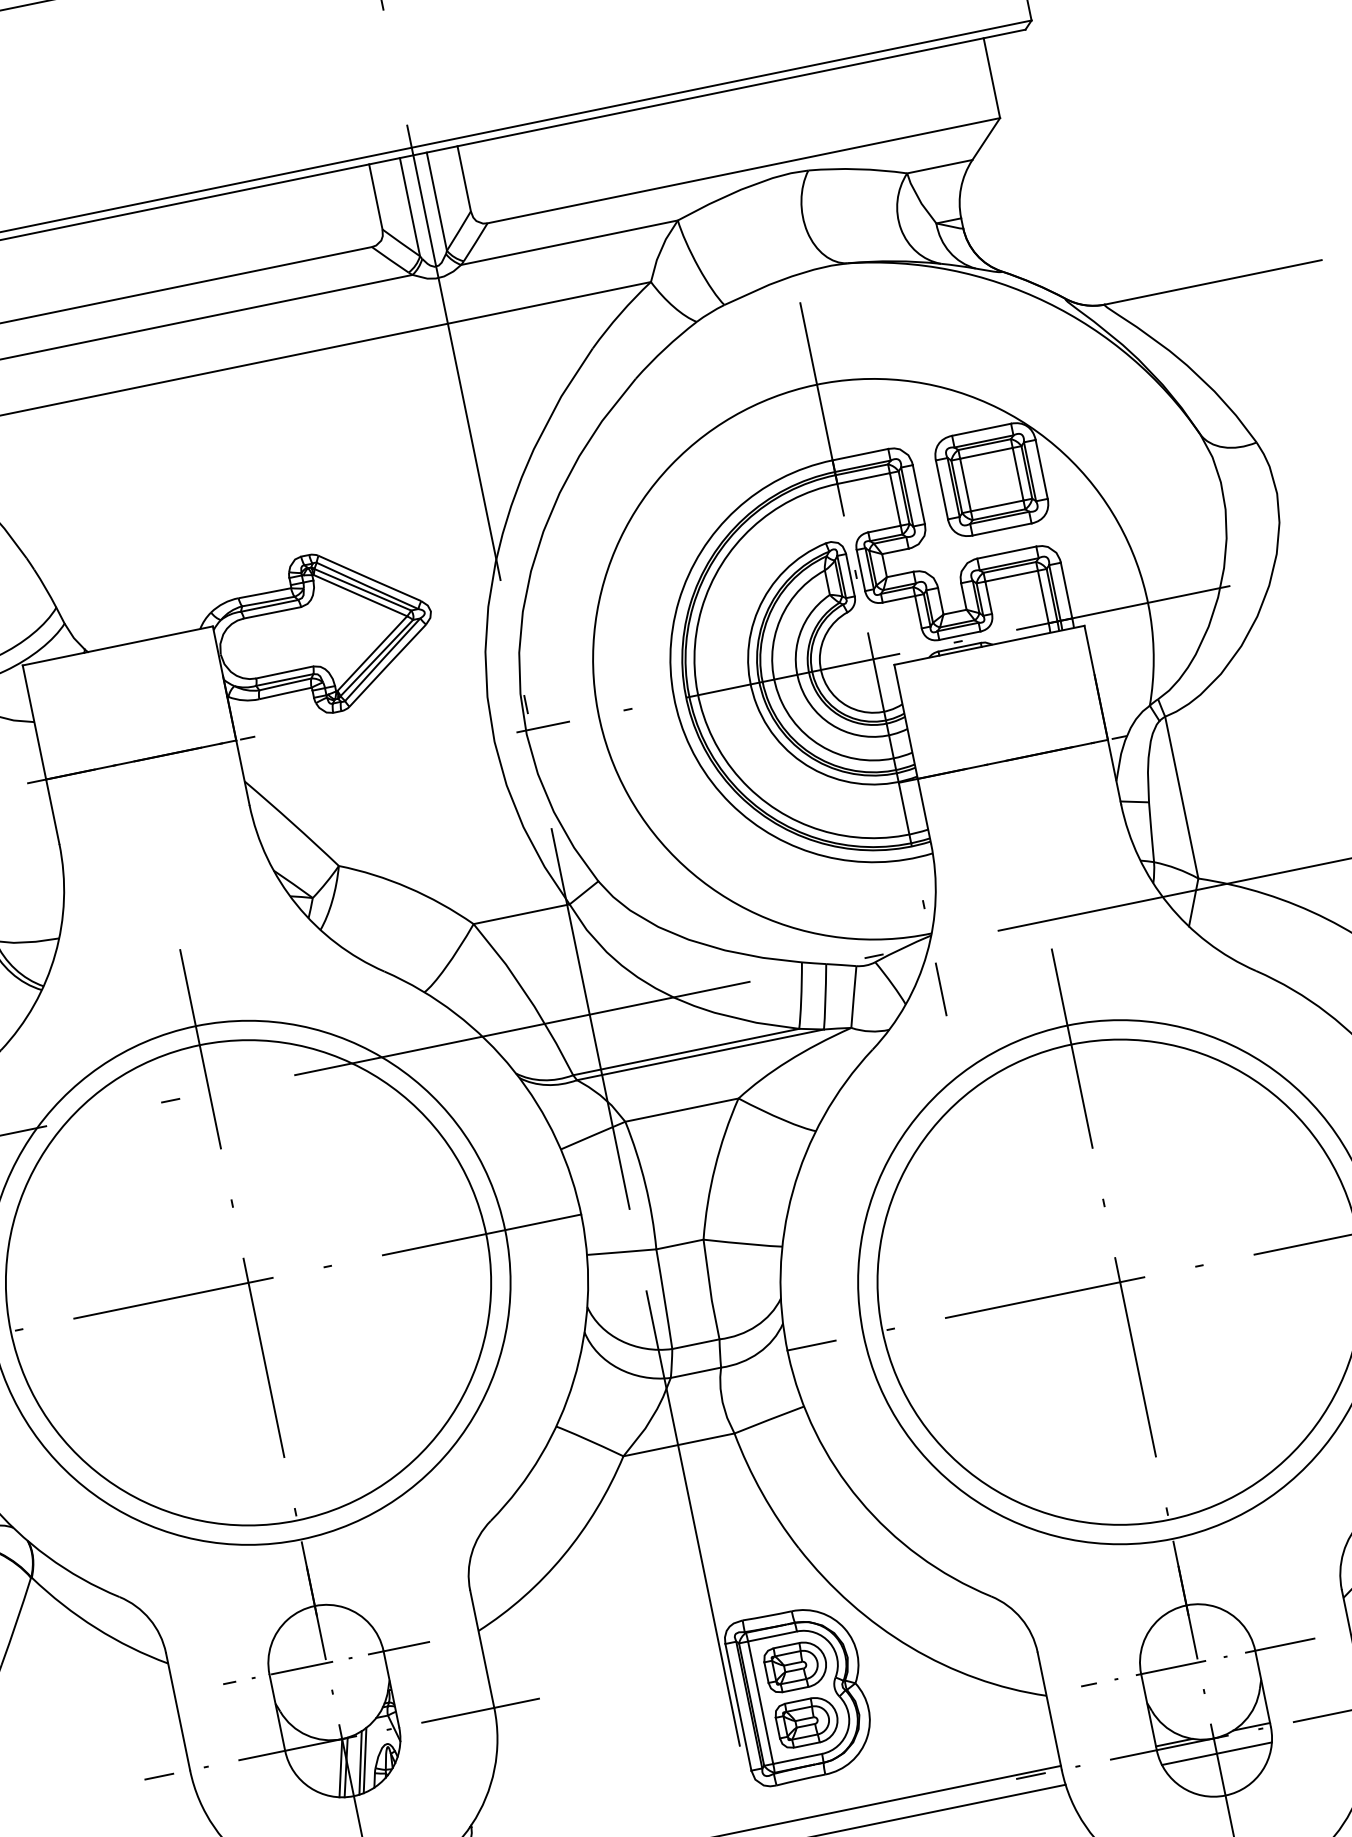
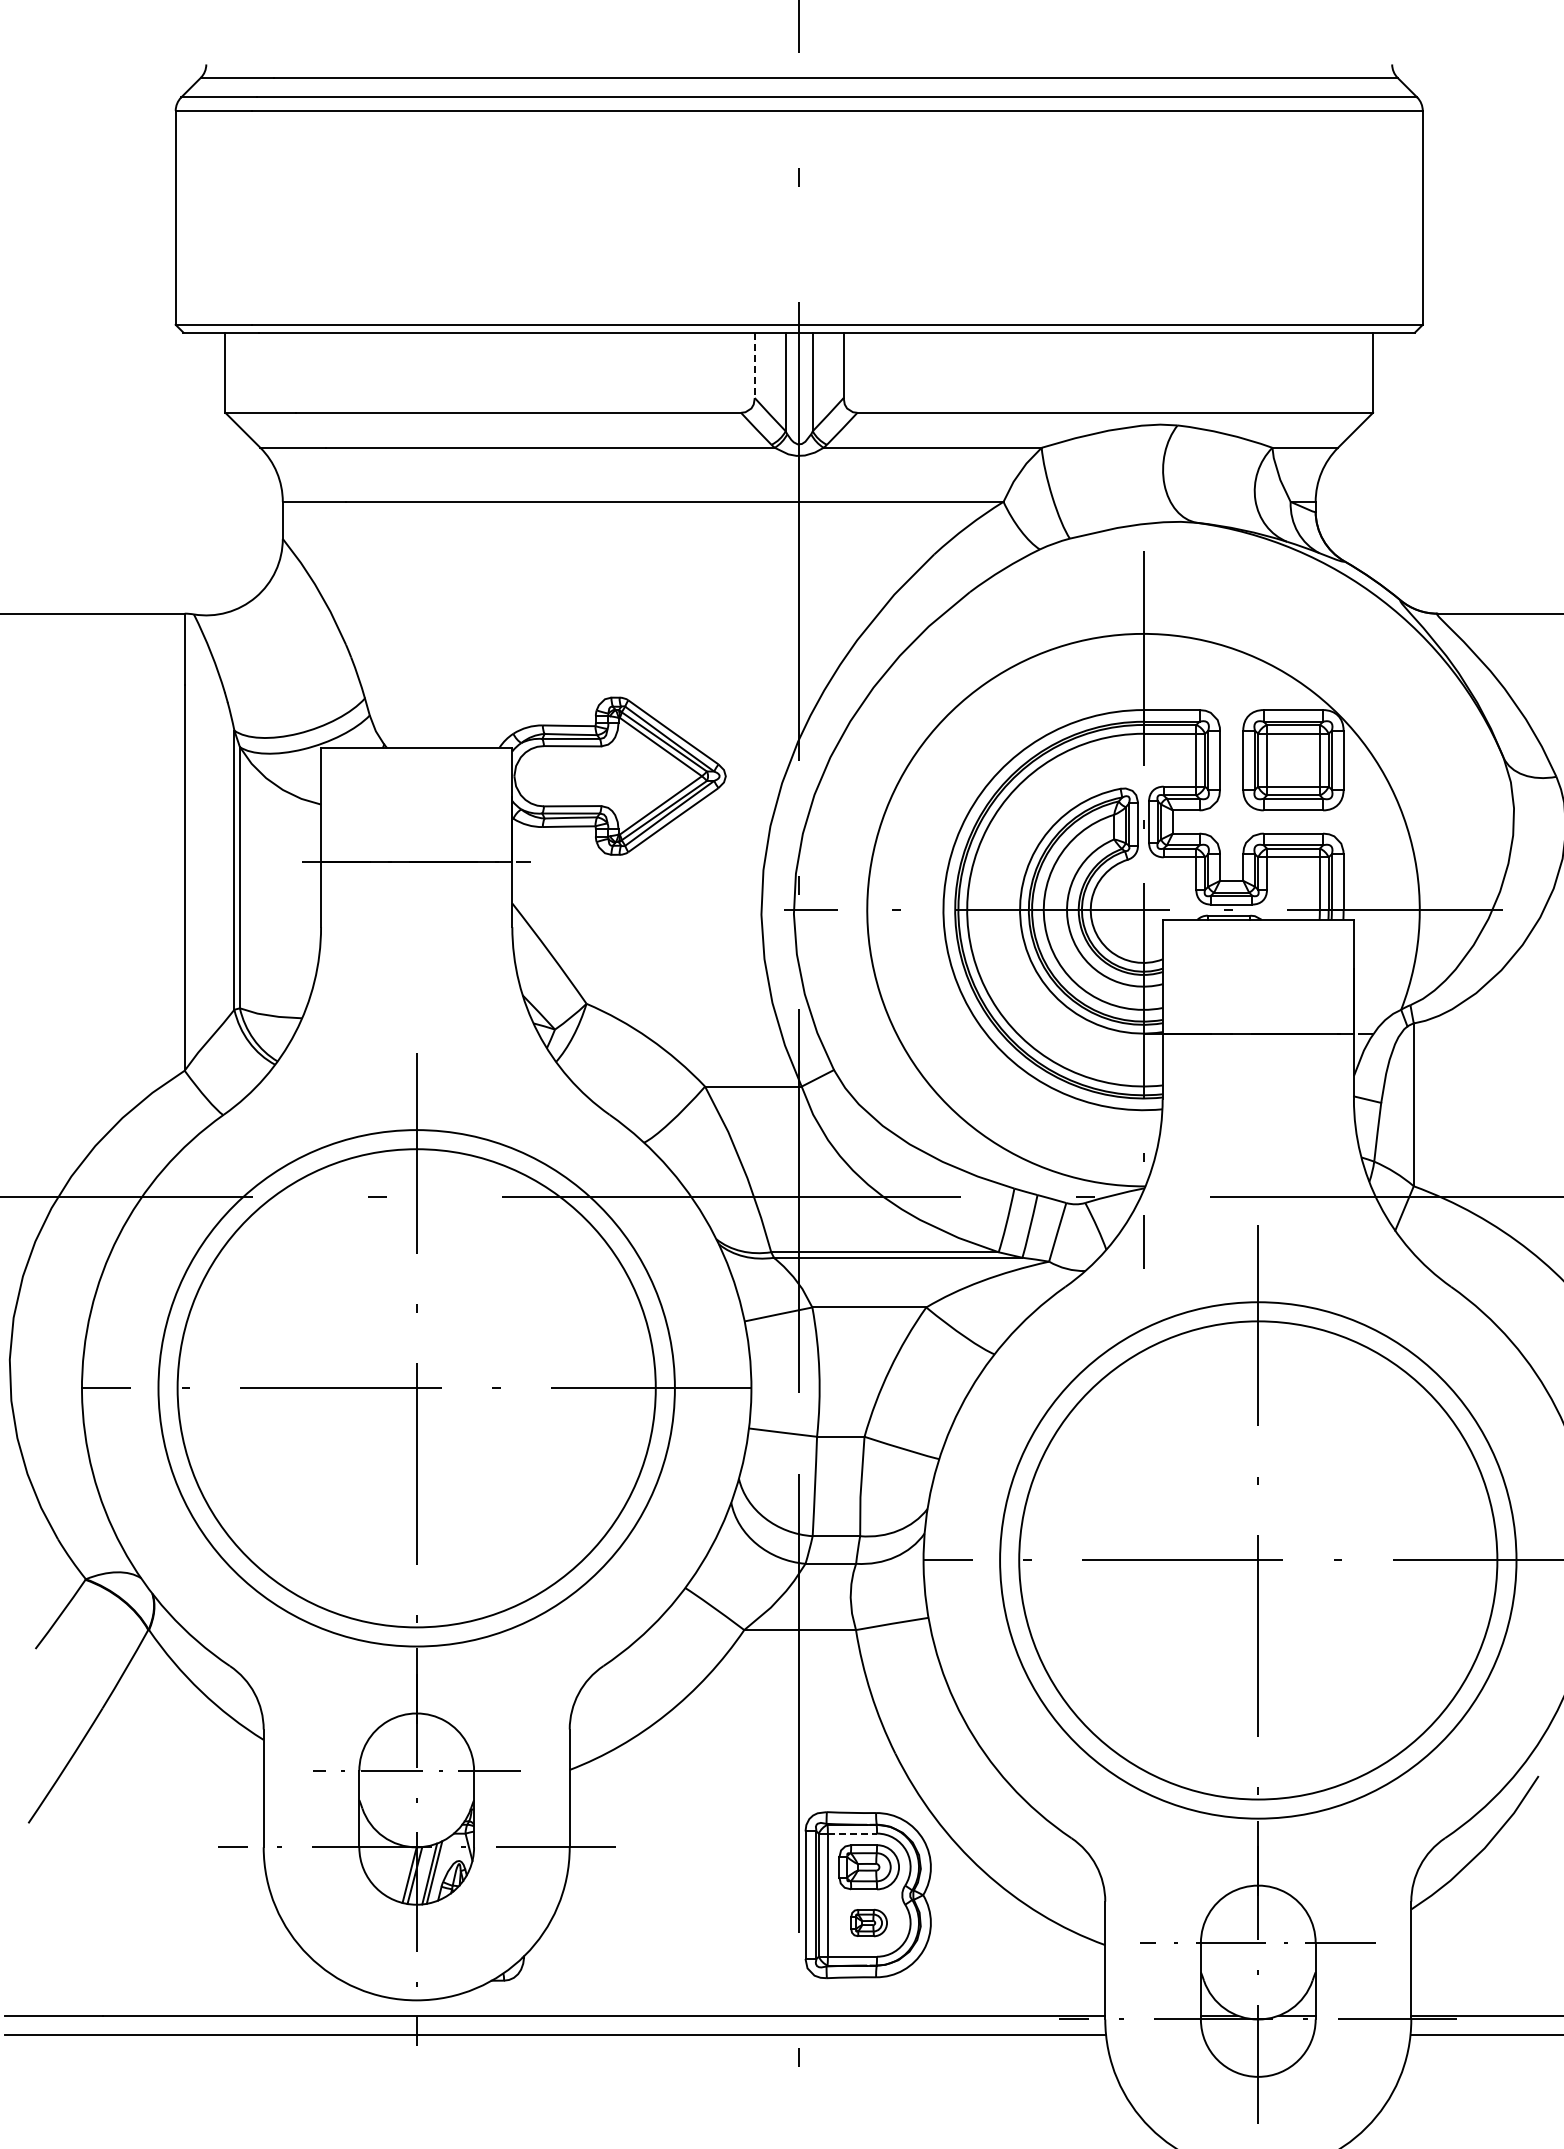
line: (375, 197) -> (754, 365), solid -> dashed
line: (772, 1636) -> (852, 1833), solid -> dashed
part: (806, 1721) -> (868, 1922), size x0.6
line: (1216, 1753) -> (1257, 2034), removed

